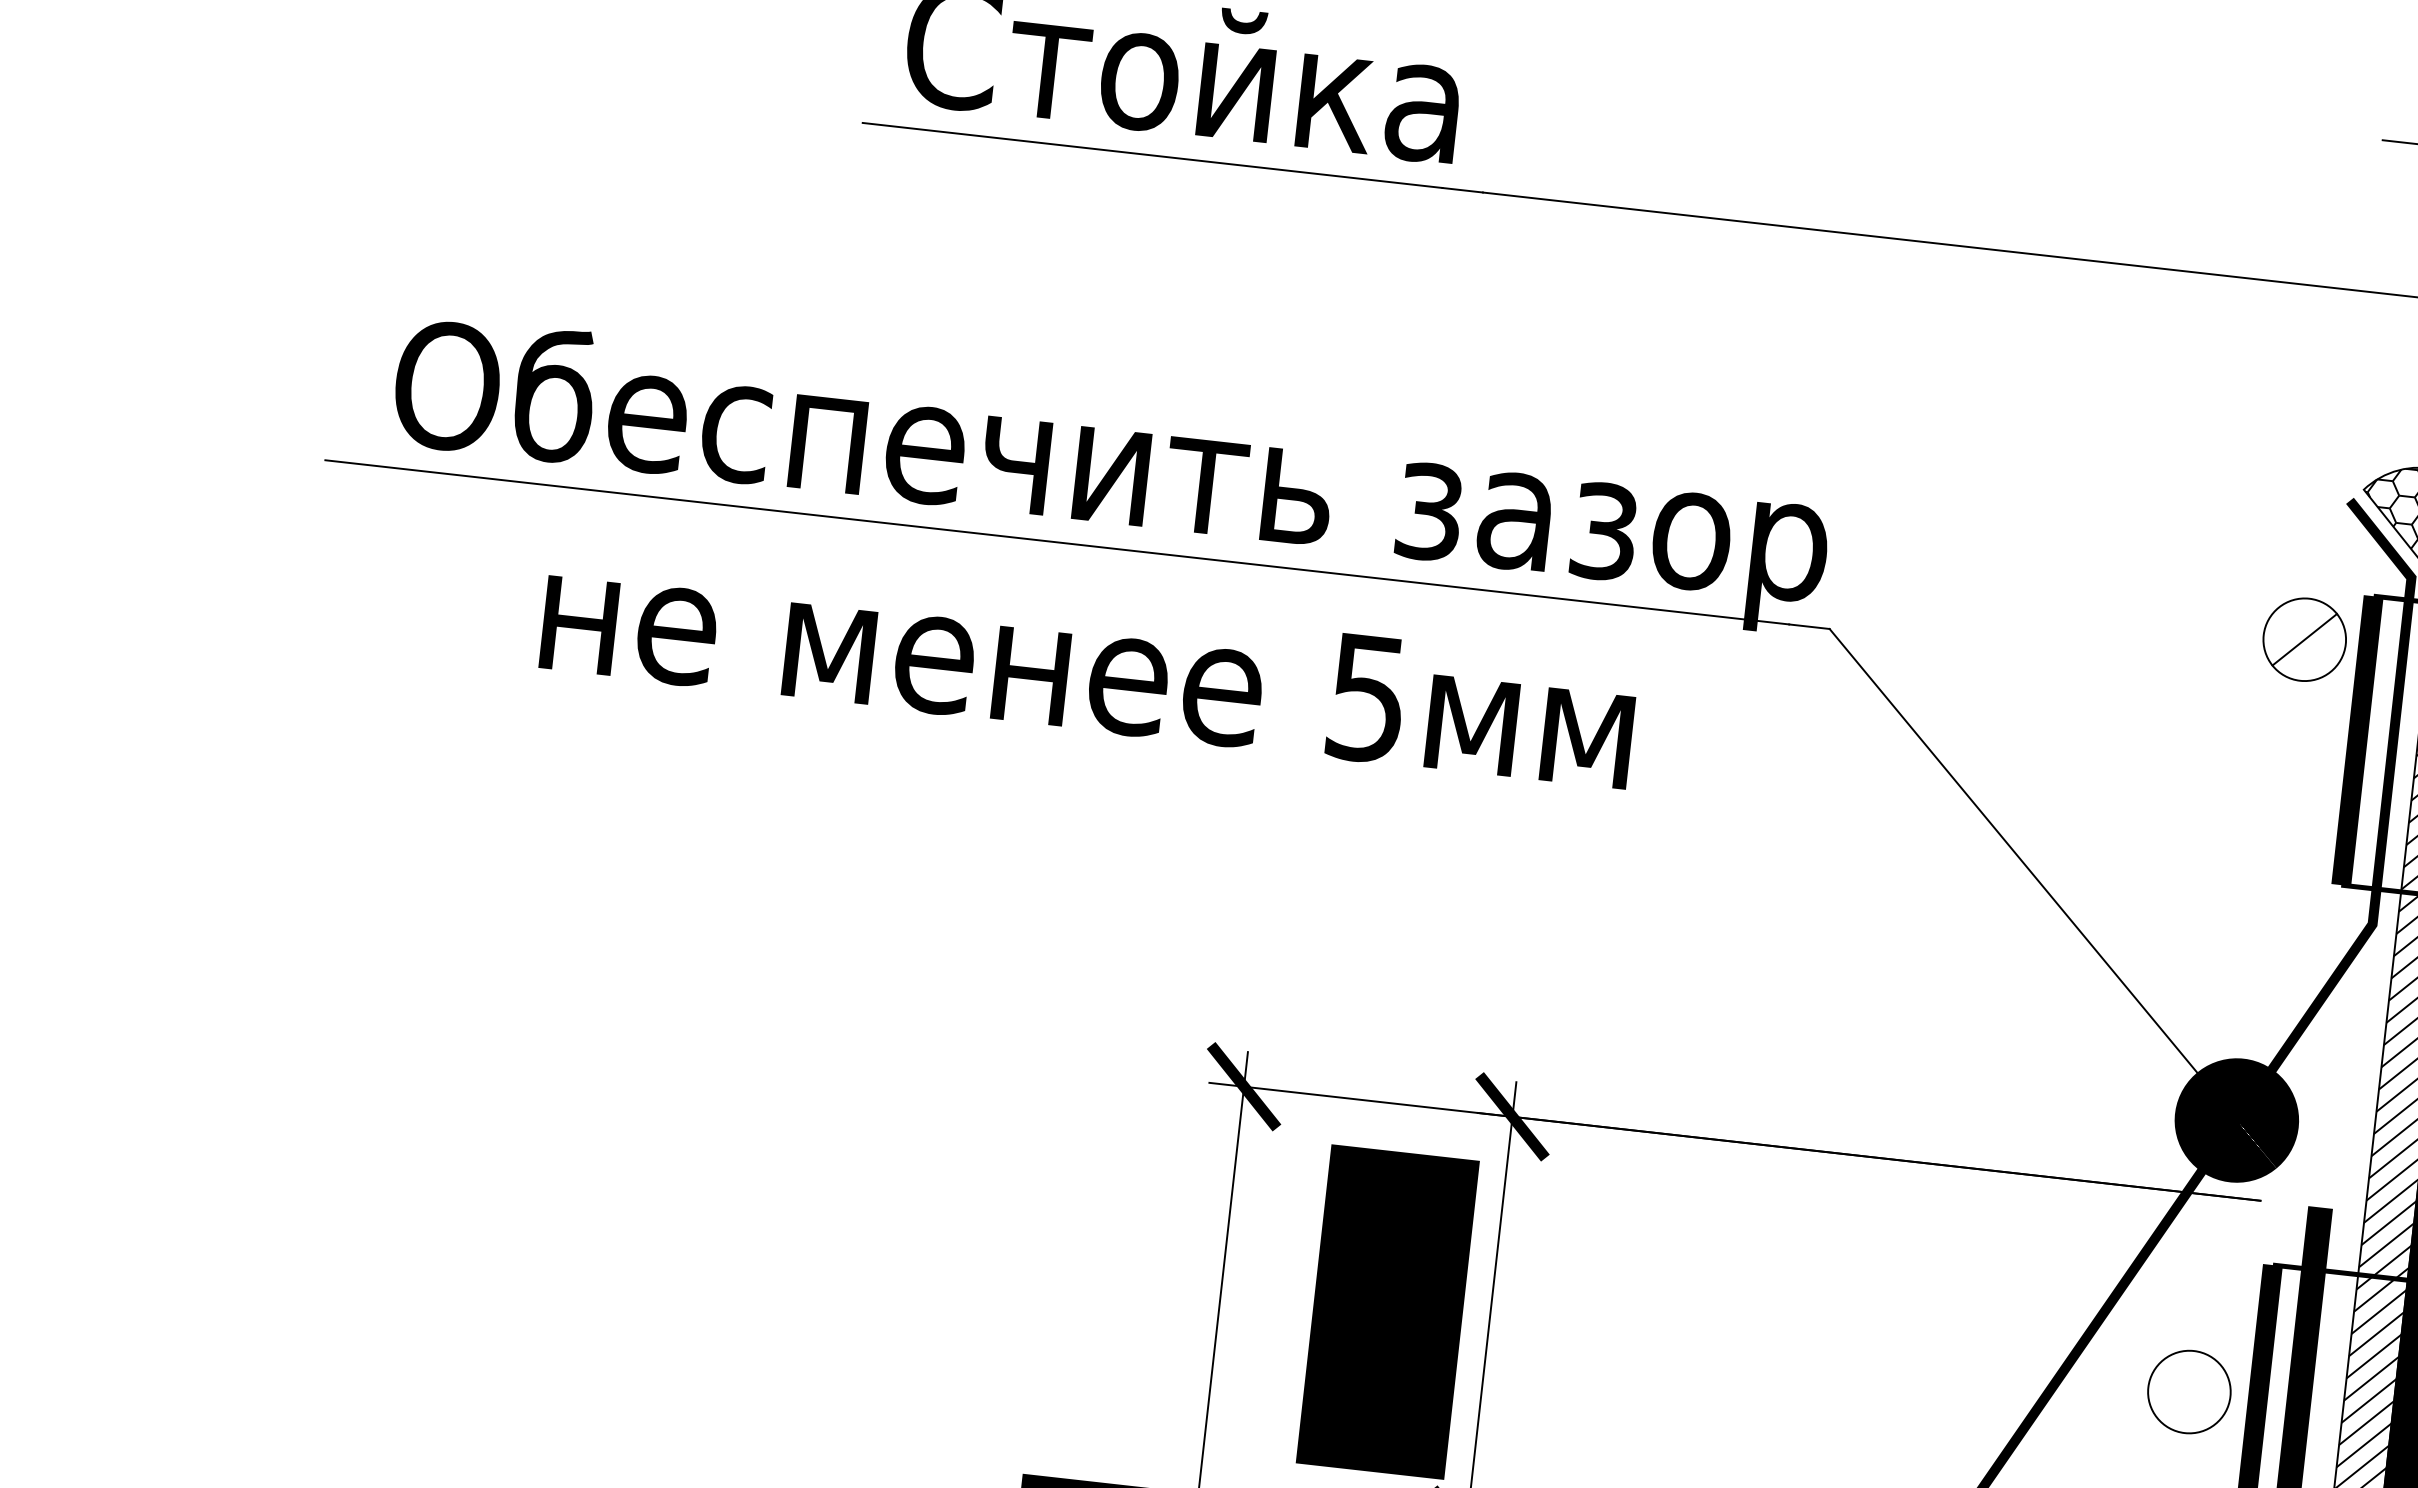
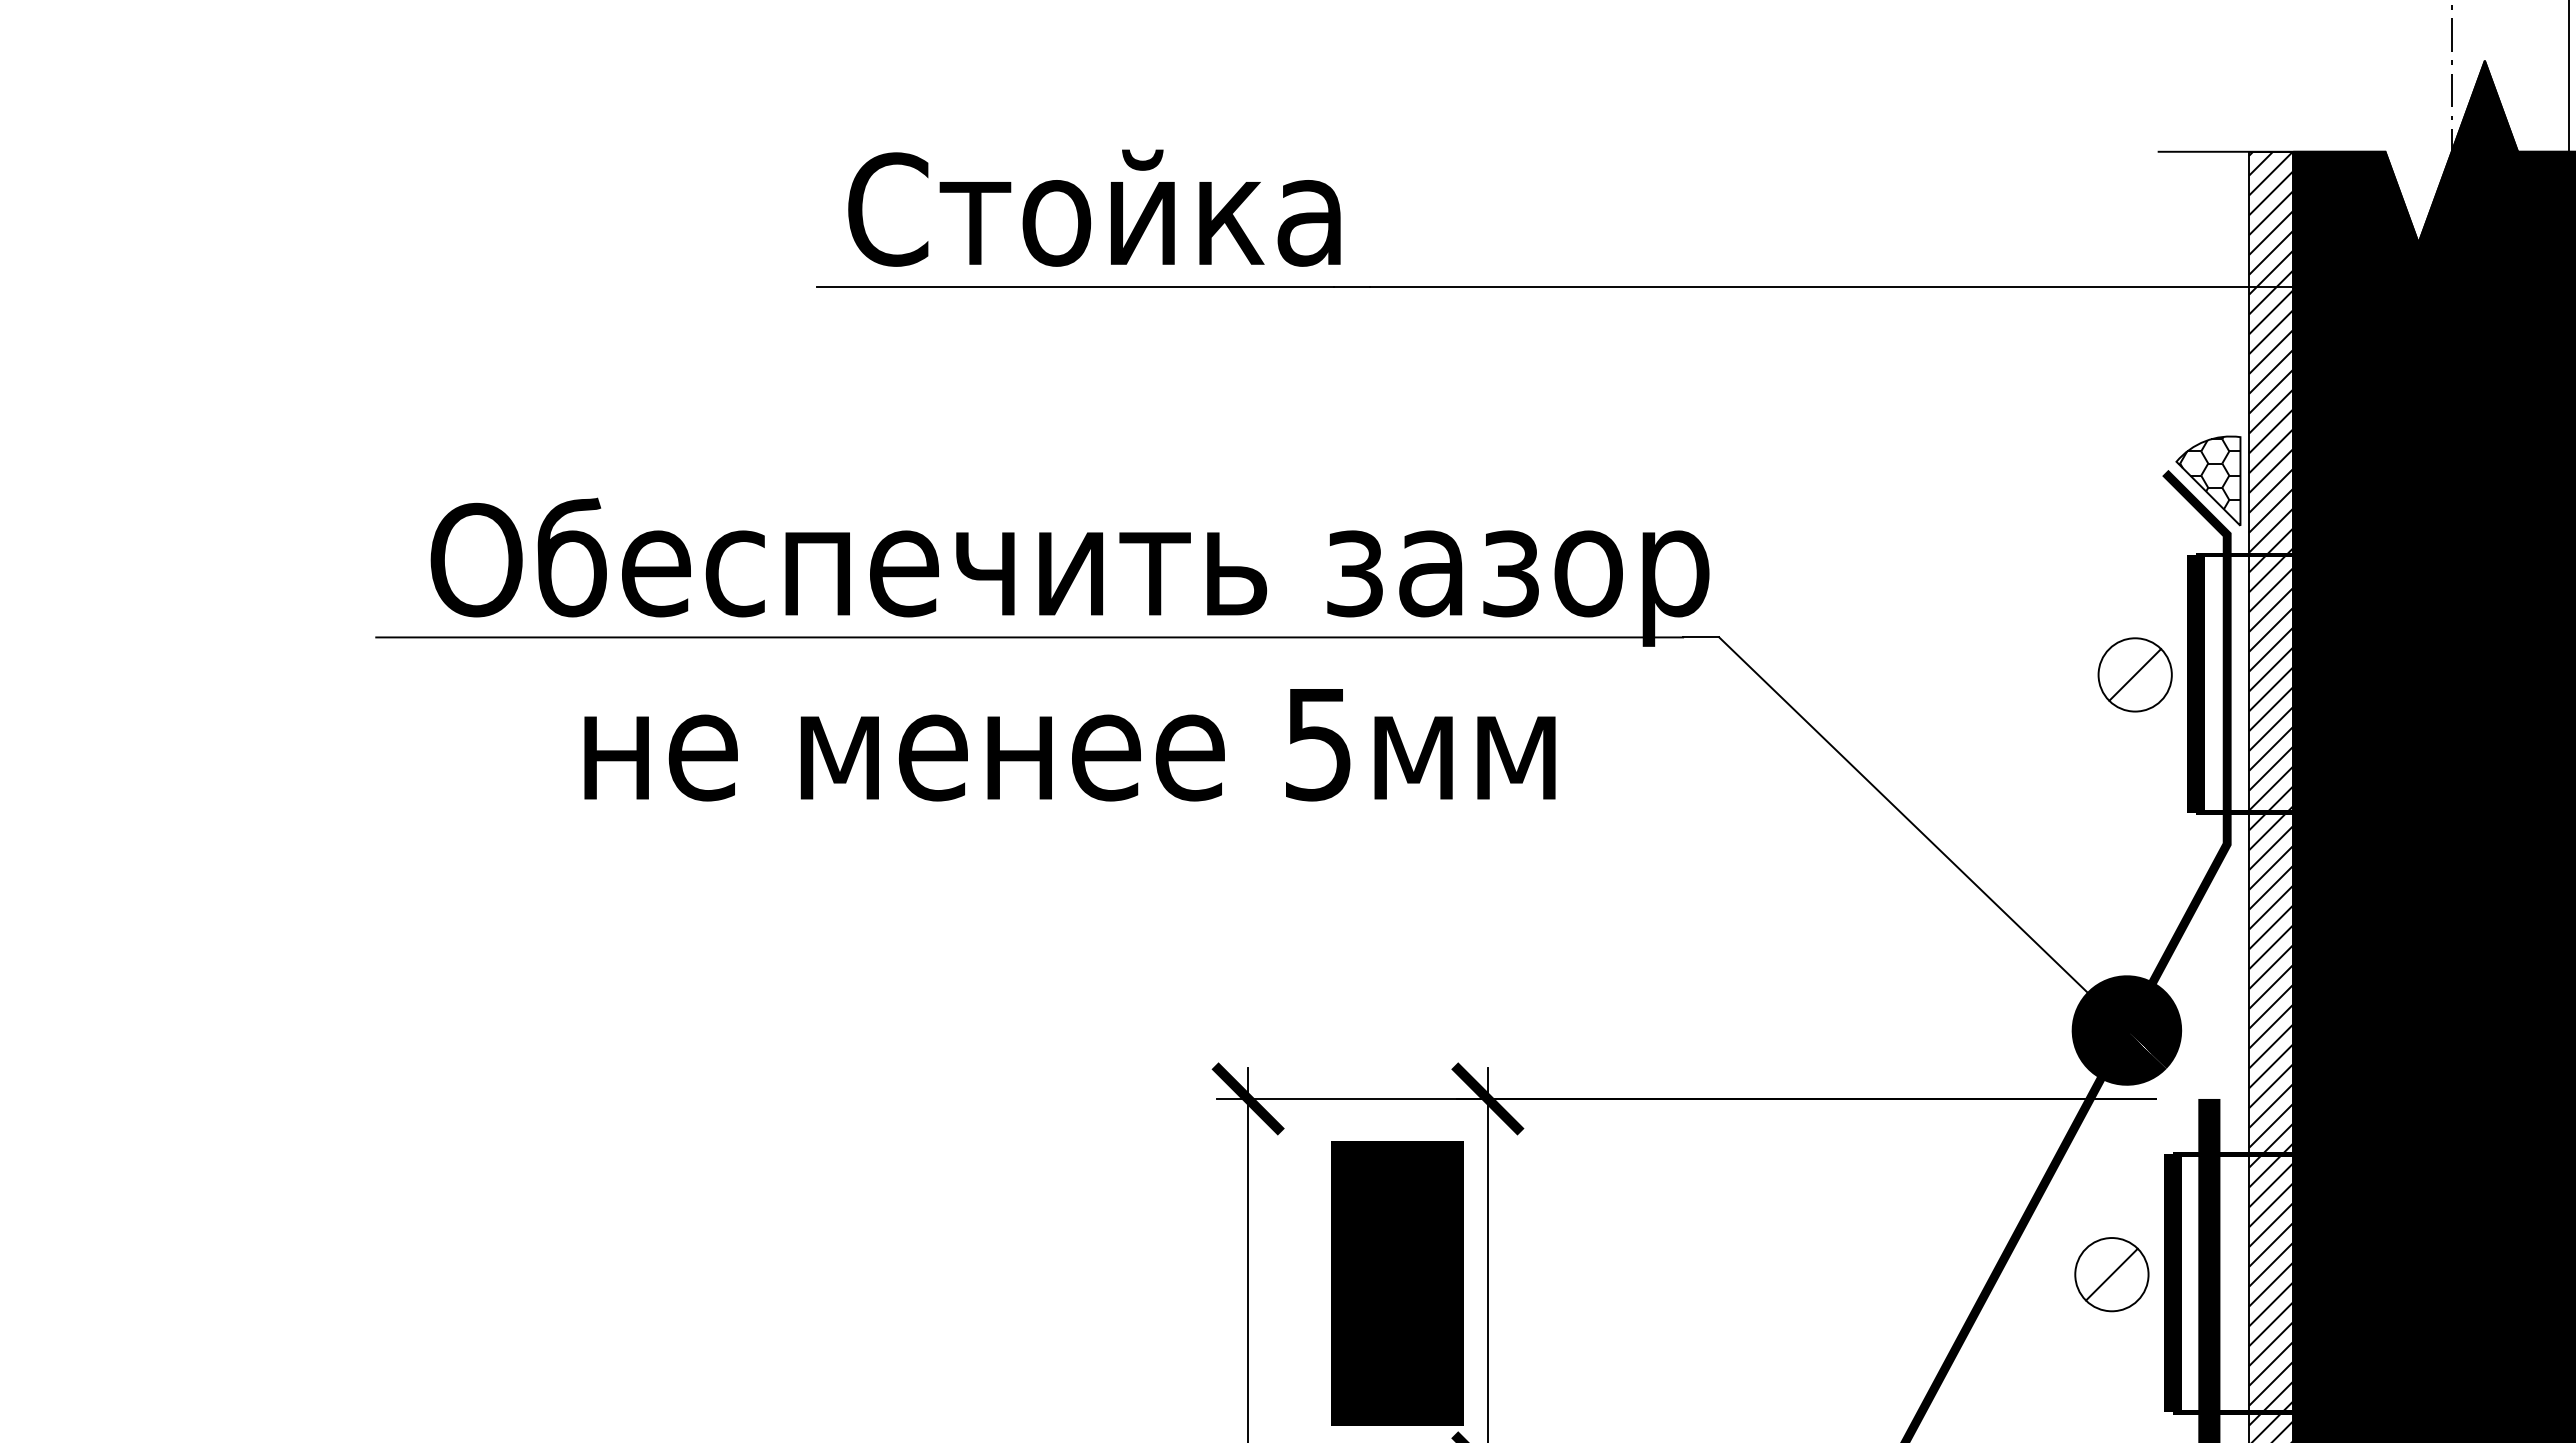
part: (2304, 639) -> (2134, 674), moved
line: (2188, 1391) -> (2111, 1274), added

